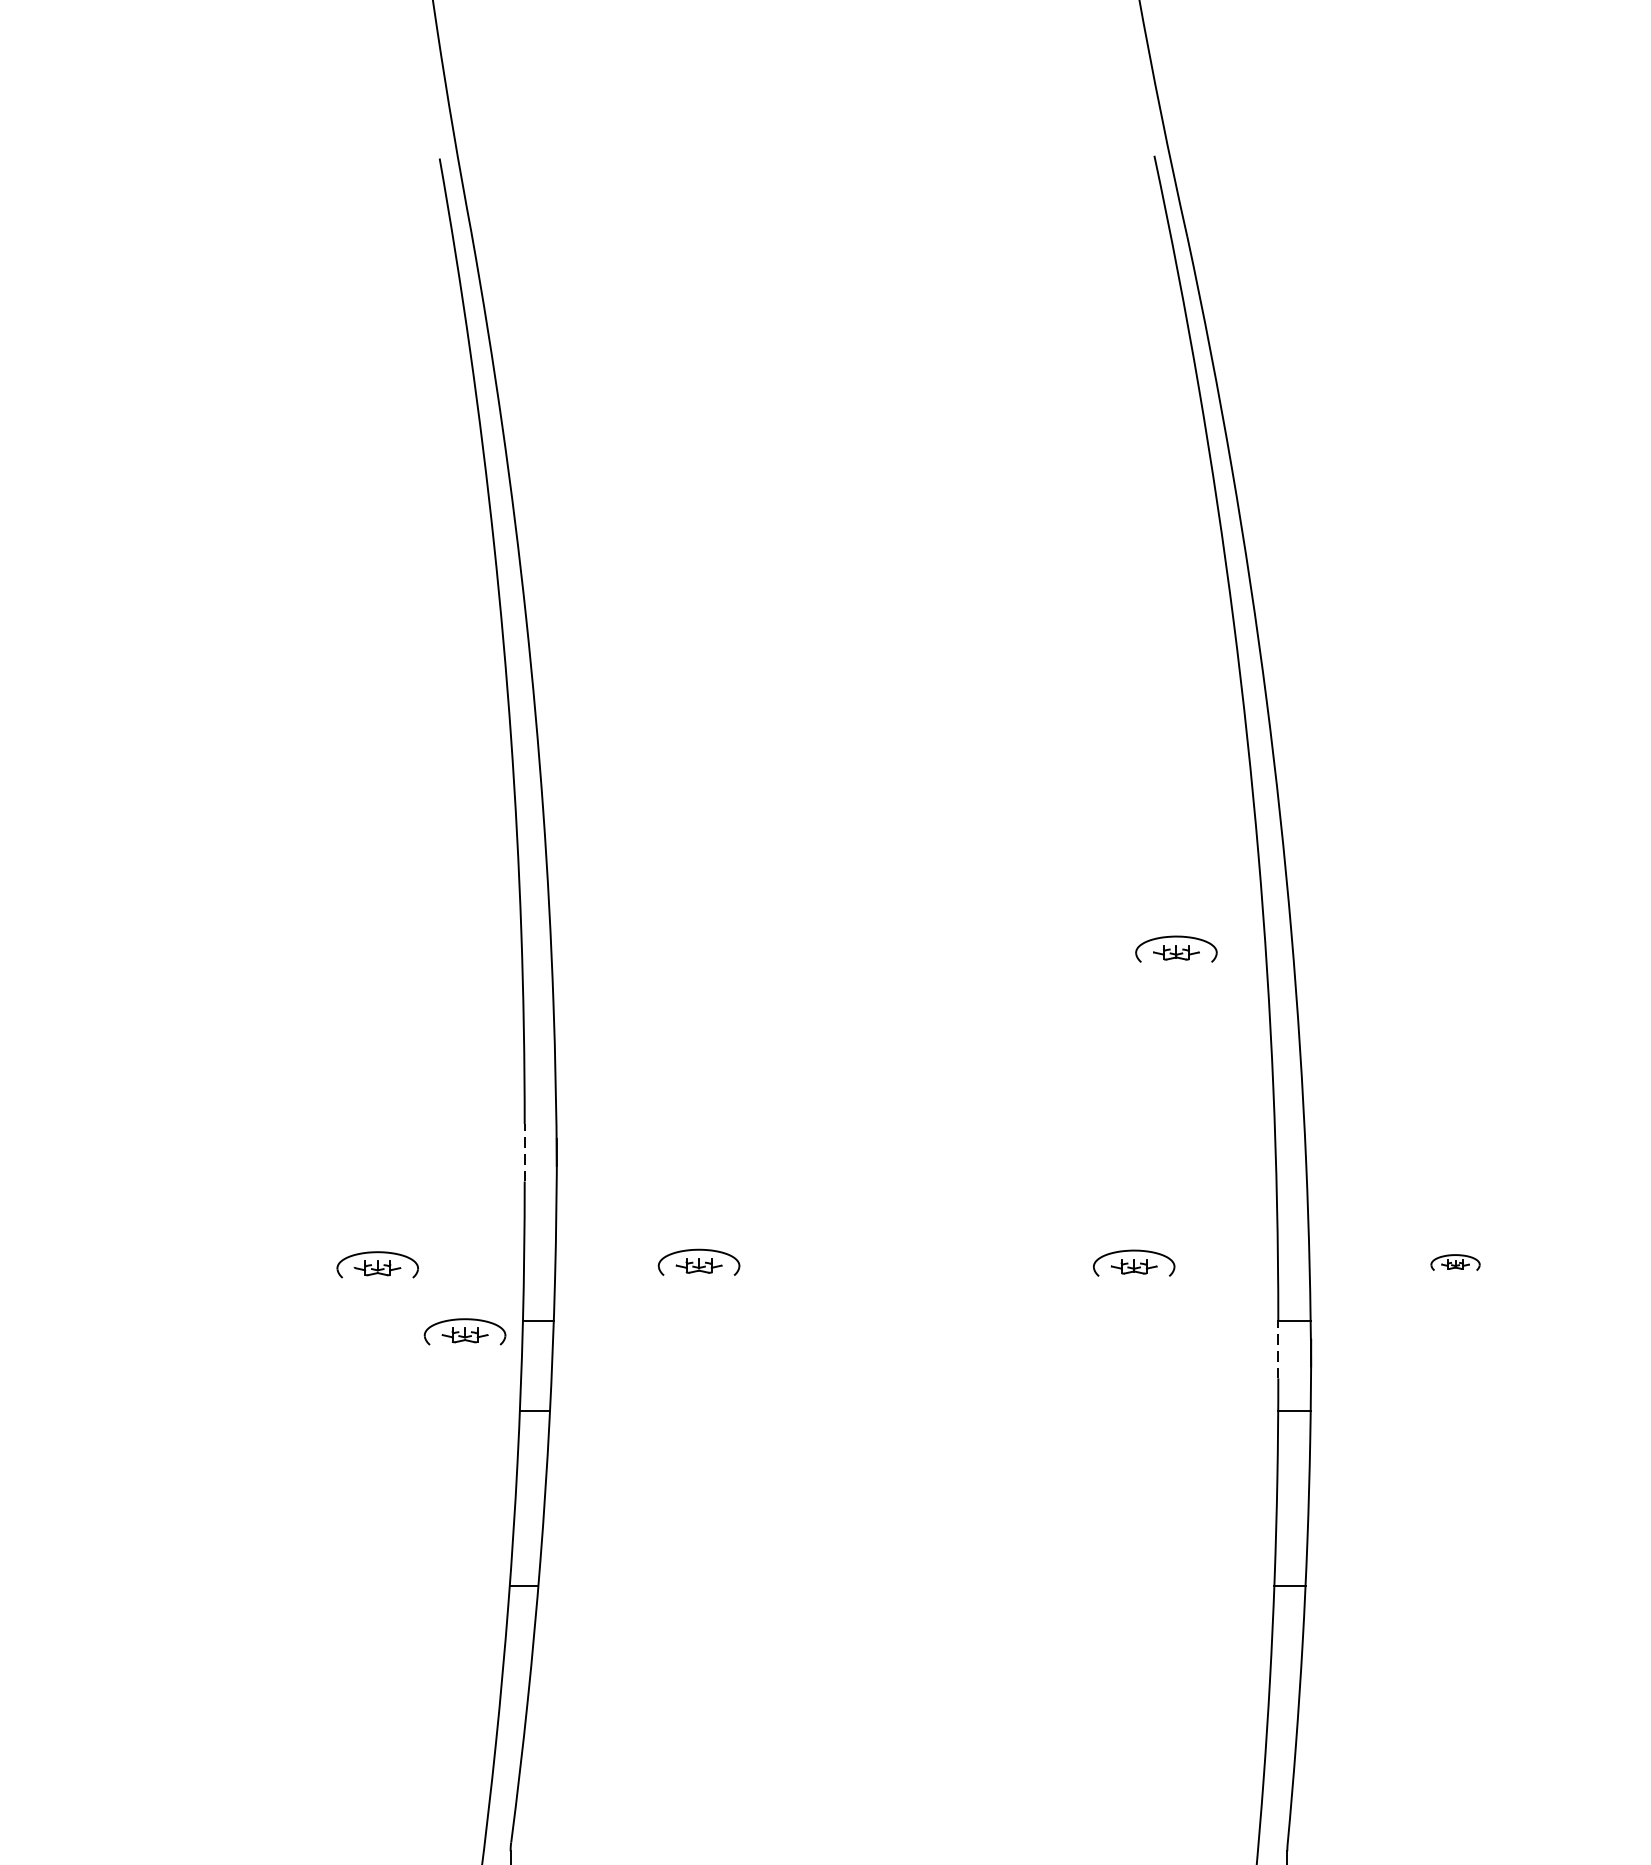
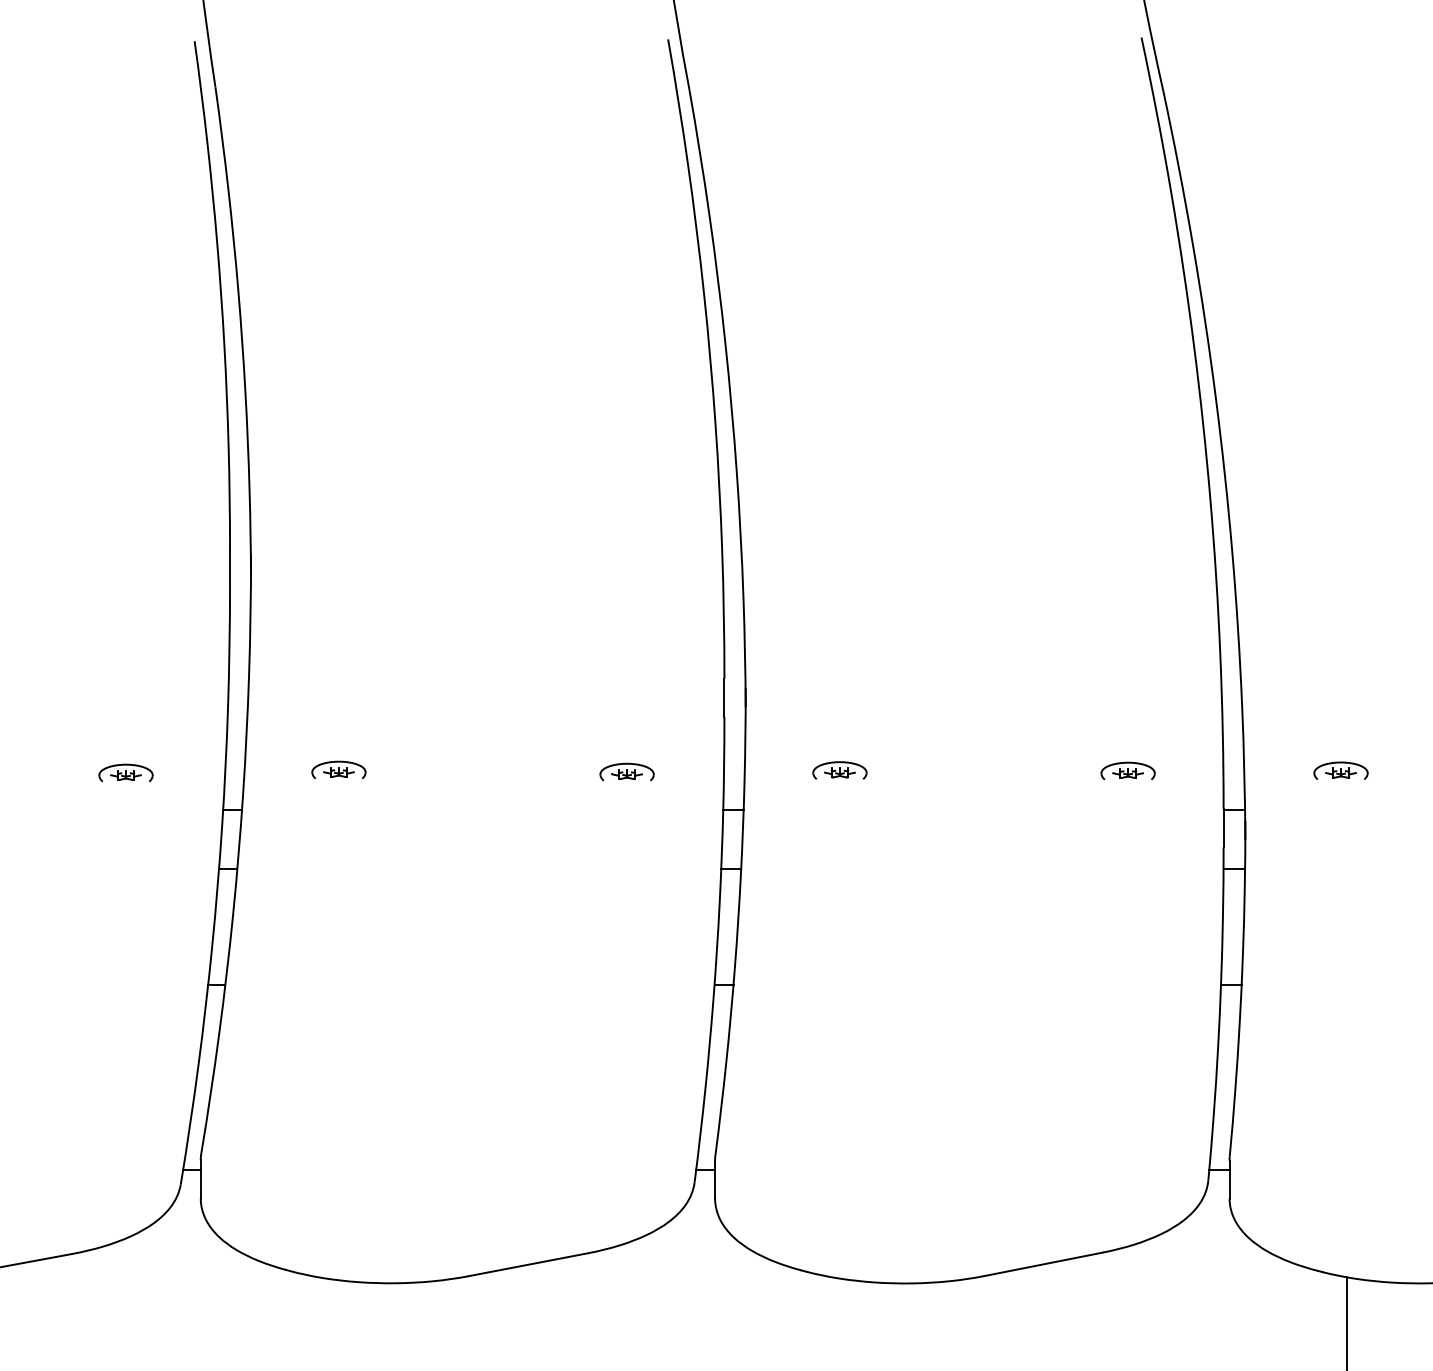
part: (1175, 948) -> (1155, 562), removed
line: (524, 1152) -> (724, 697), dashed -> solid
part: (1454, 1262) -> (1340, 770), size x1.67
part: (464, 1331) -> (684, 816), removed
line: (1278, 1348) -> (1223, 827), dashed -> solid

